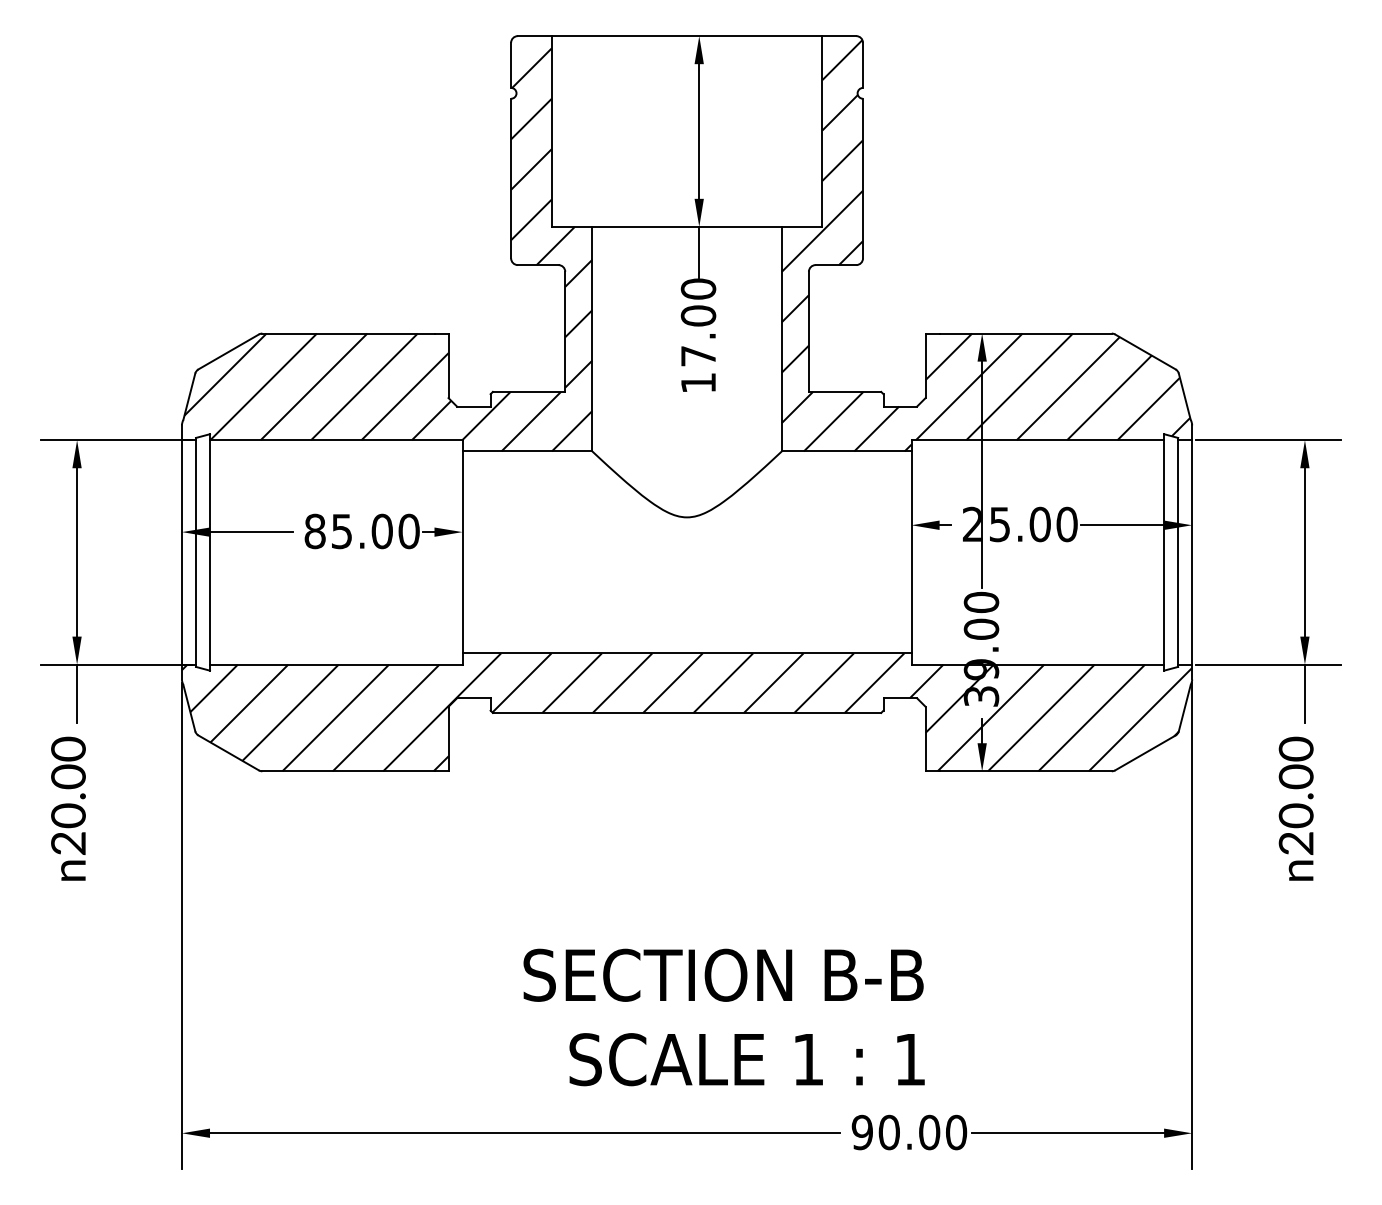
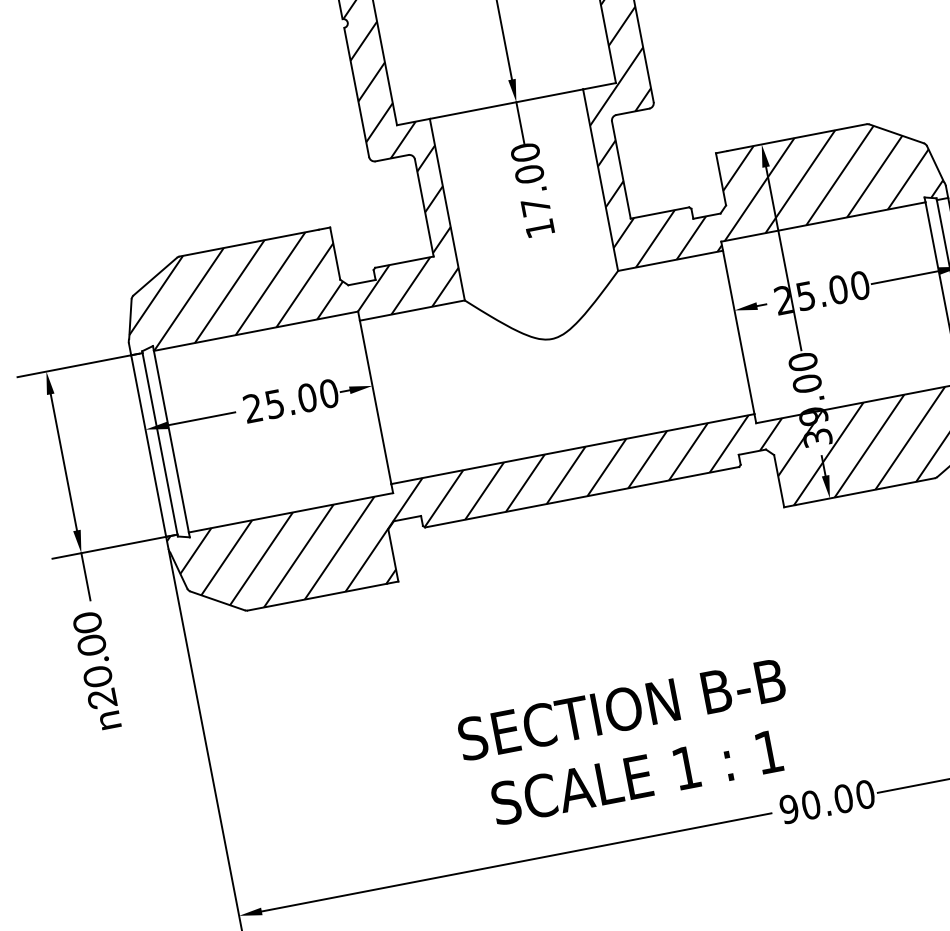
text: (314, 531) -> (252, 408), 85.00 -> 25.00
text: (723, 974) -> (621, 708), moved
text: (746, 1059) -> (636, 777), moved

